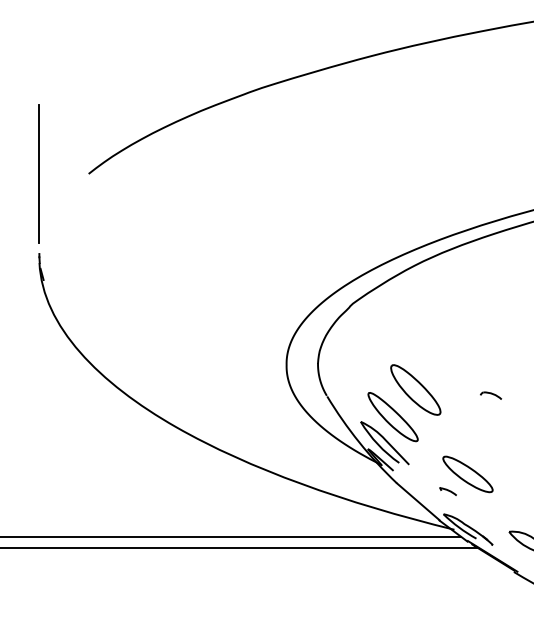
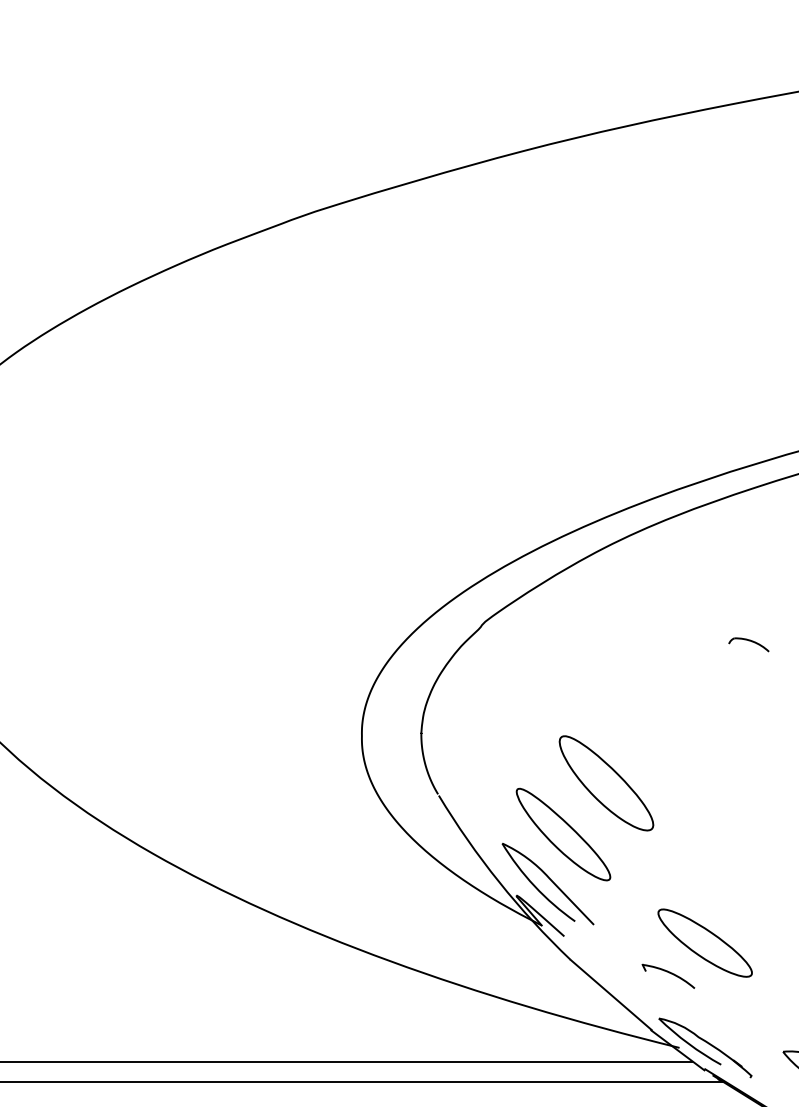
part: (491, 395) -> (749, 644), moved
part: (447, 491) -> (666, 975), size x1.67

